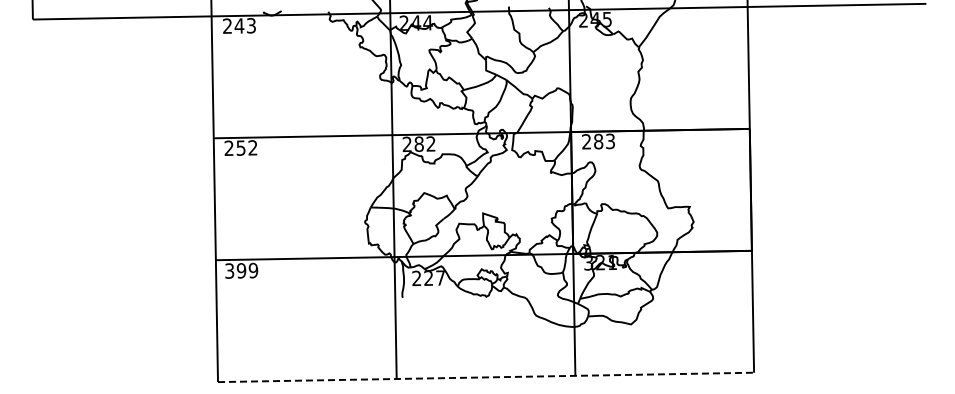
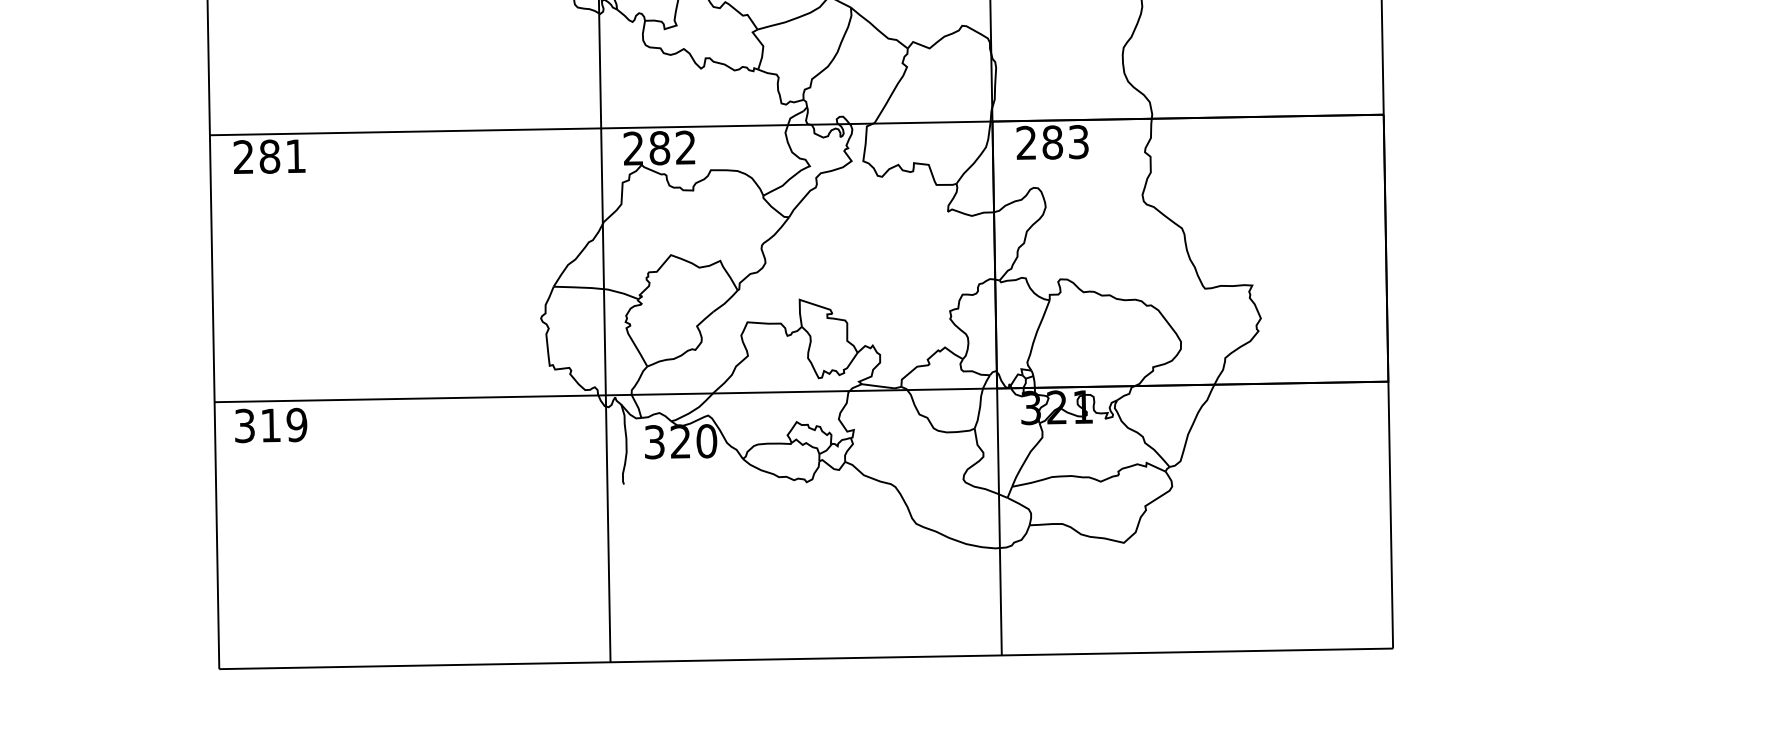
text: (246, 147) -> (281, 155), 252 -> 281
text: (241, 270) -> (270, 424), 399 -> 319
text: (428, 278) -> (680, 442), 227 -> 320
line: (486, 377) -> (807, 659), dashed -> solid

